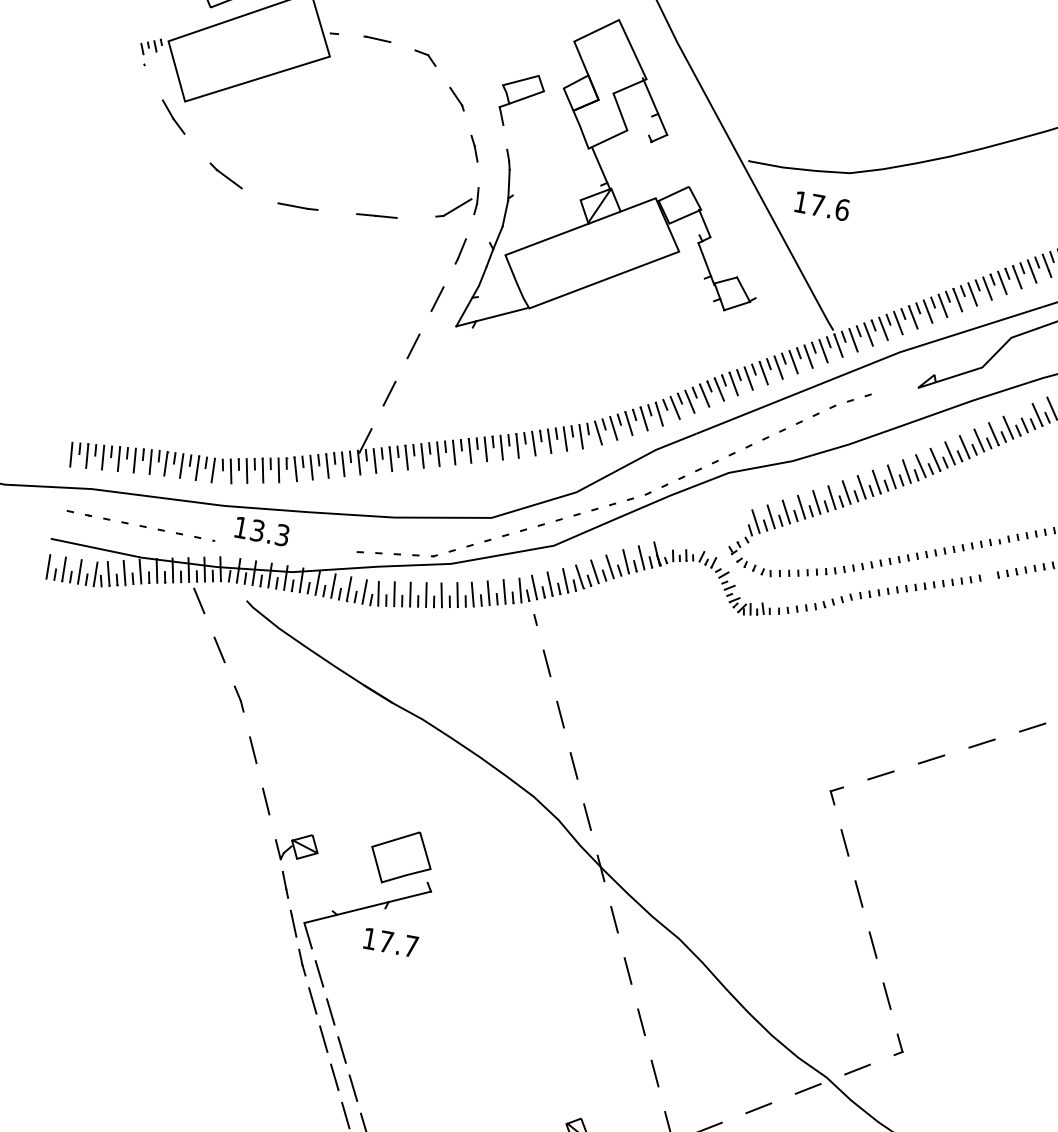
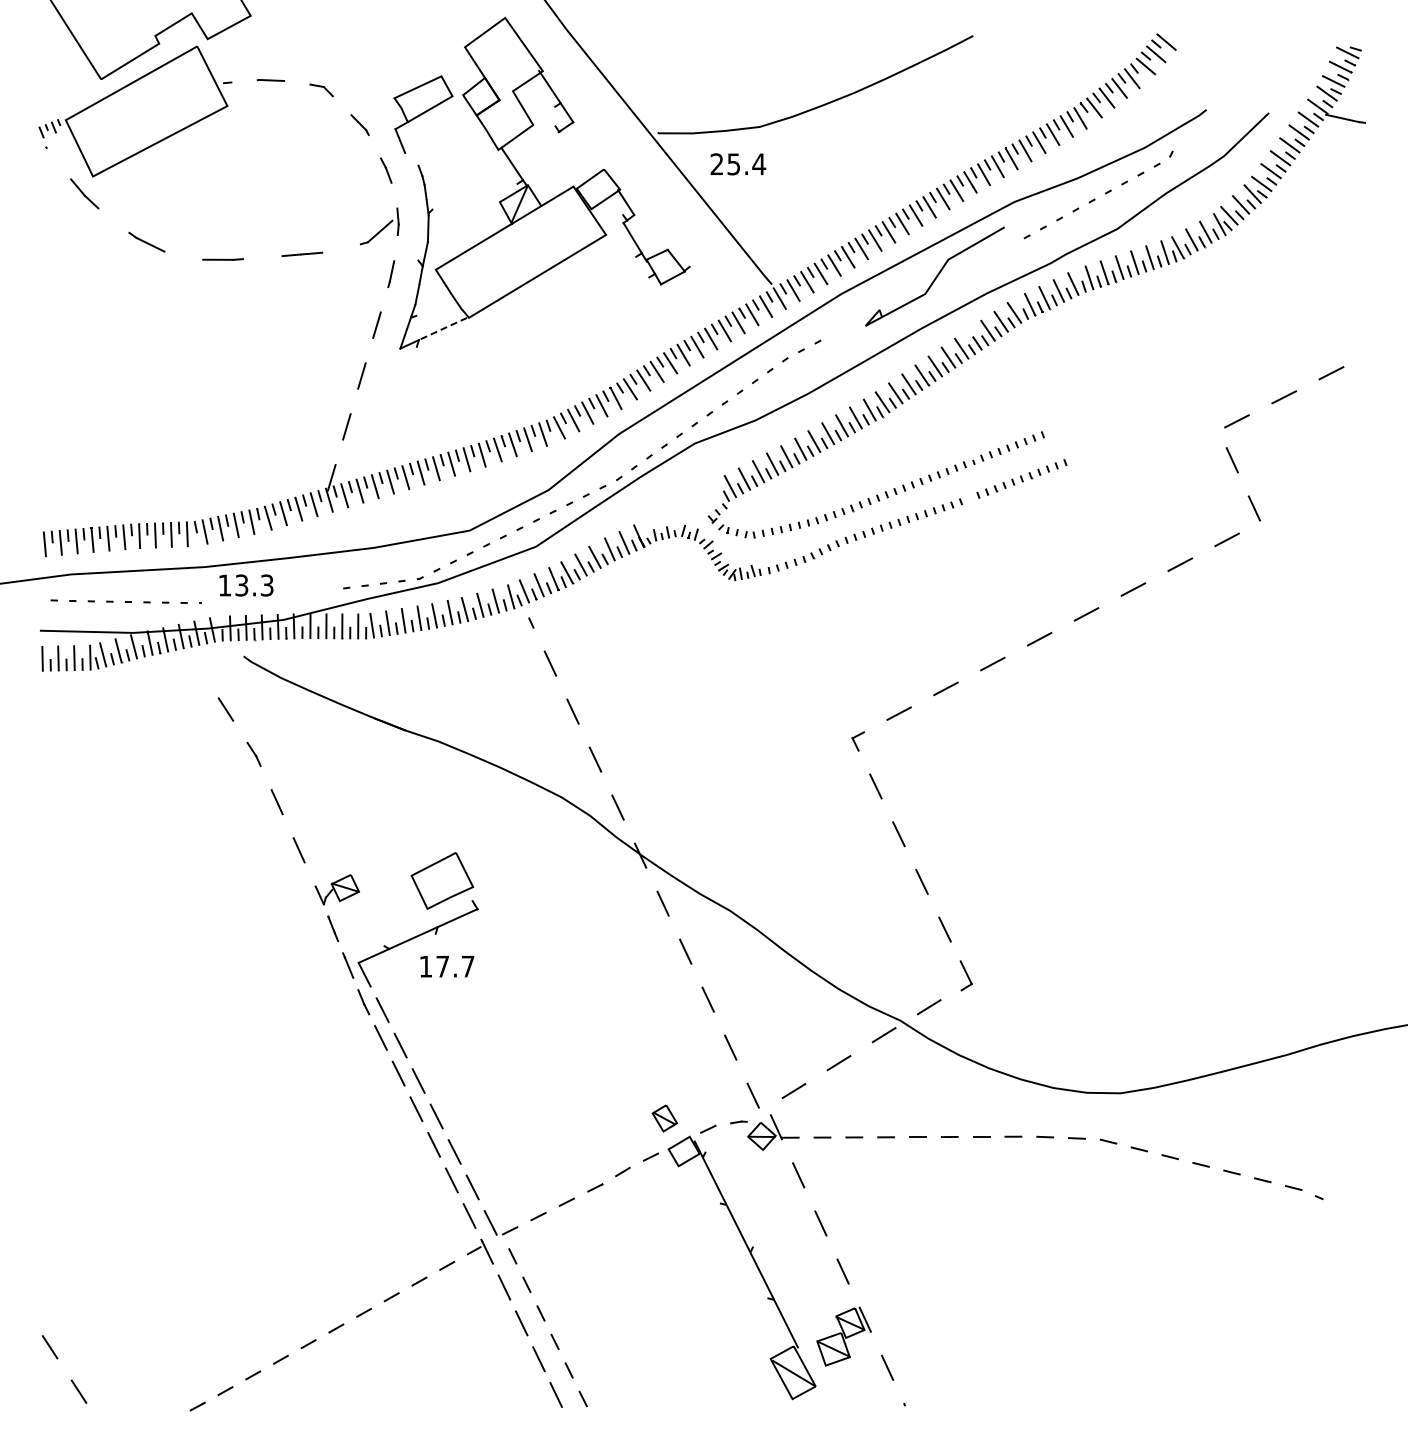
part: (521, 100) -> (423, 114), size x1.4
text: (822, 206) -> (738, 164), 17.6 -> 25.4
line: (502, 314) -> (443, 328), solid -> dashed
line: (198, 600) -> (196, 664), removed
part: (899, 1045) -> (966, 975), size x1.4

